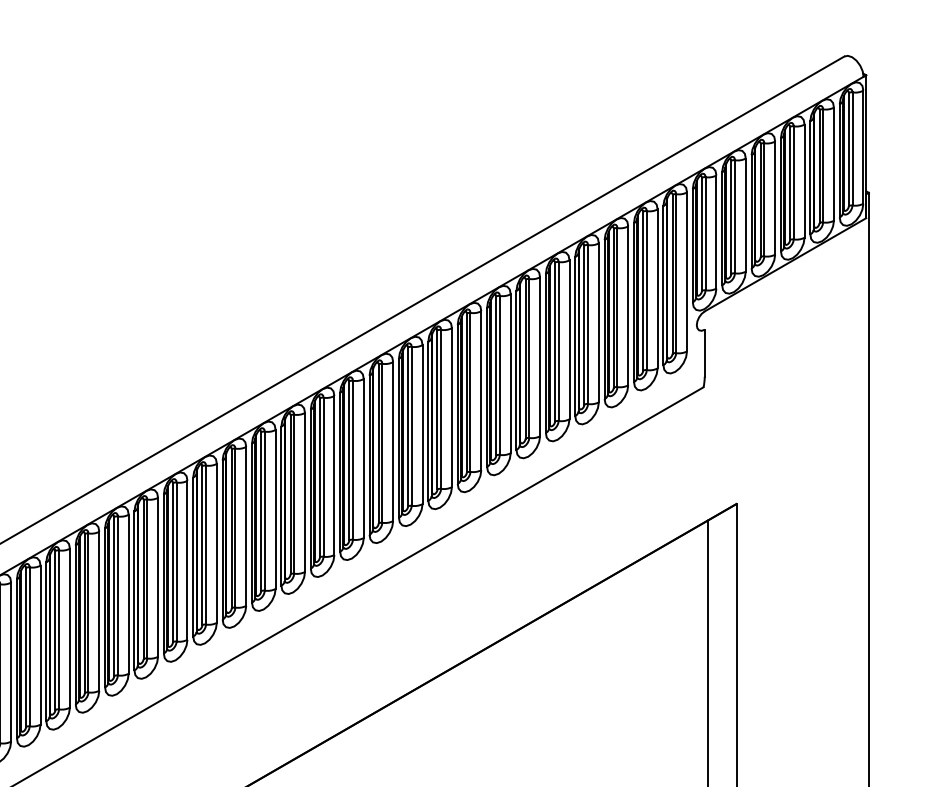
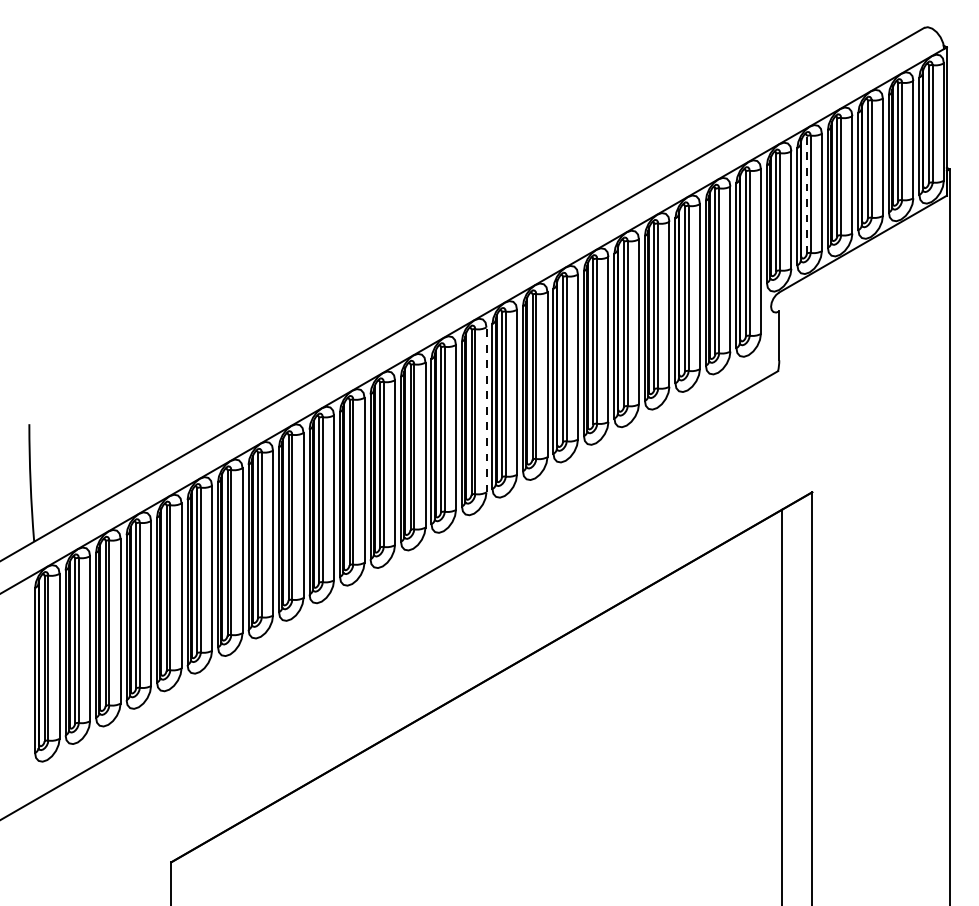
line: (730, 217) -> (806, 194), solid -> dashed
line: (422, 424) -> (486, 409), solid -> dashed

